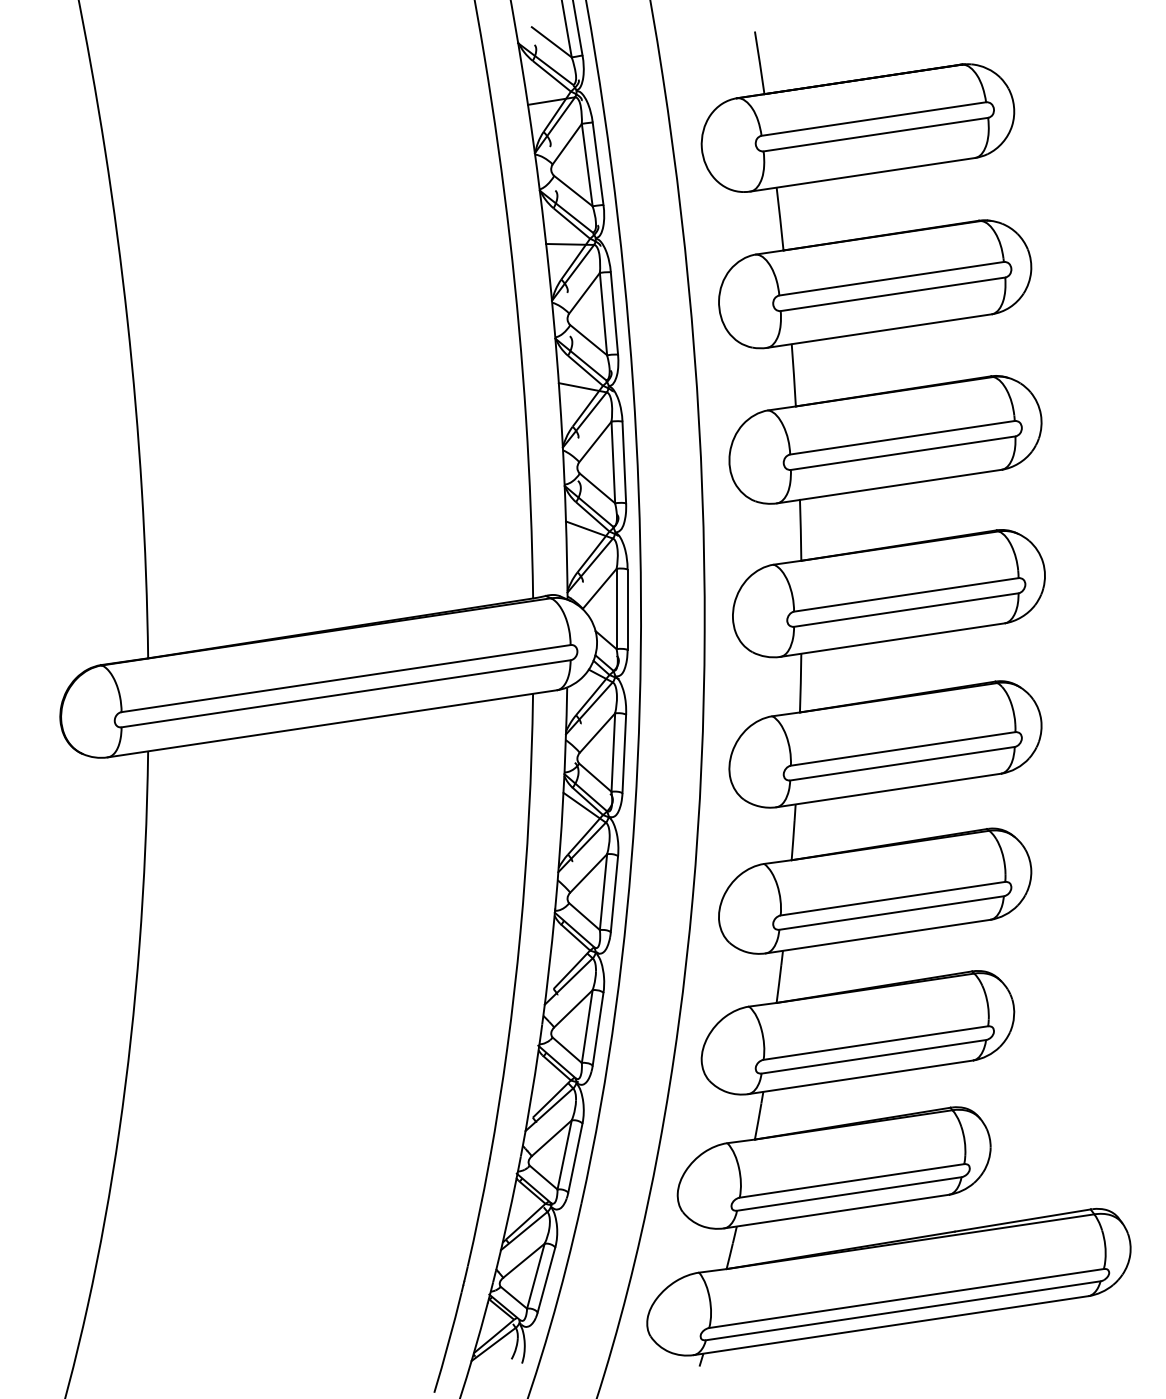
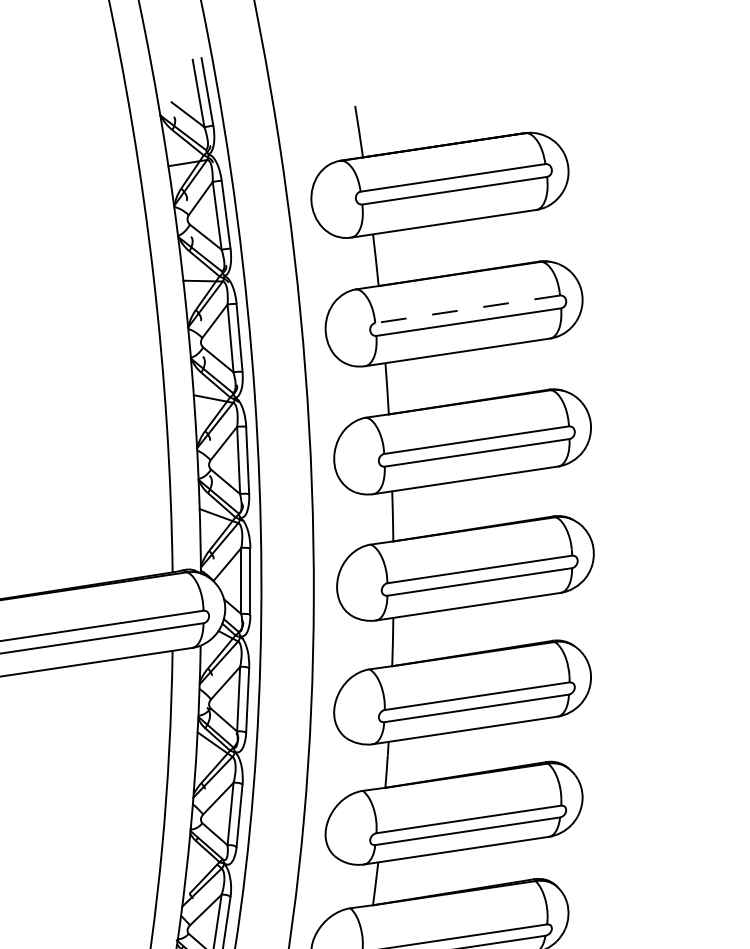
line: (891, 278) -> (467, 309), solid -> dashed

